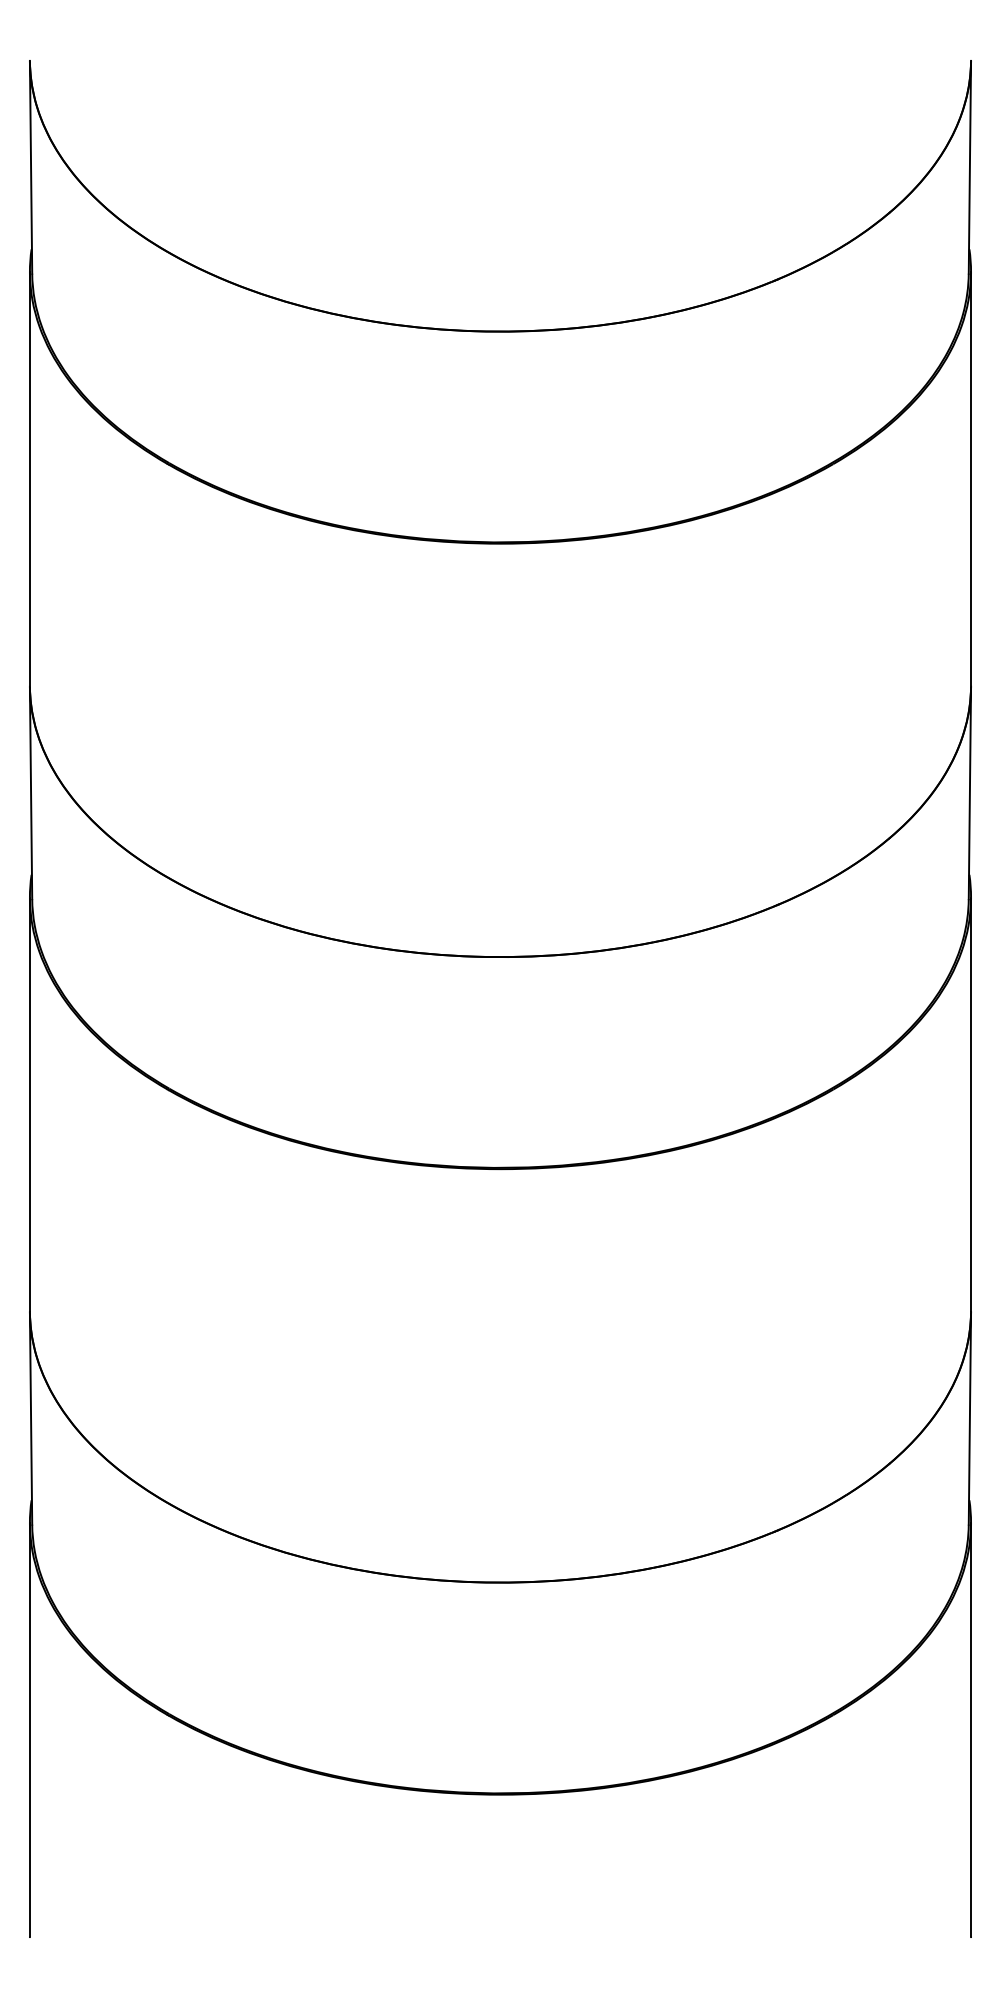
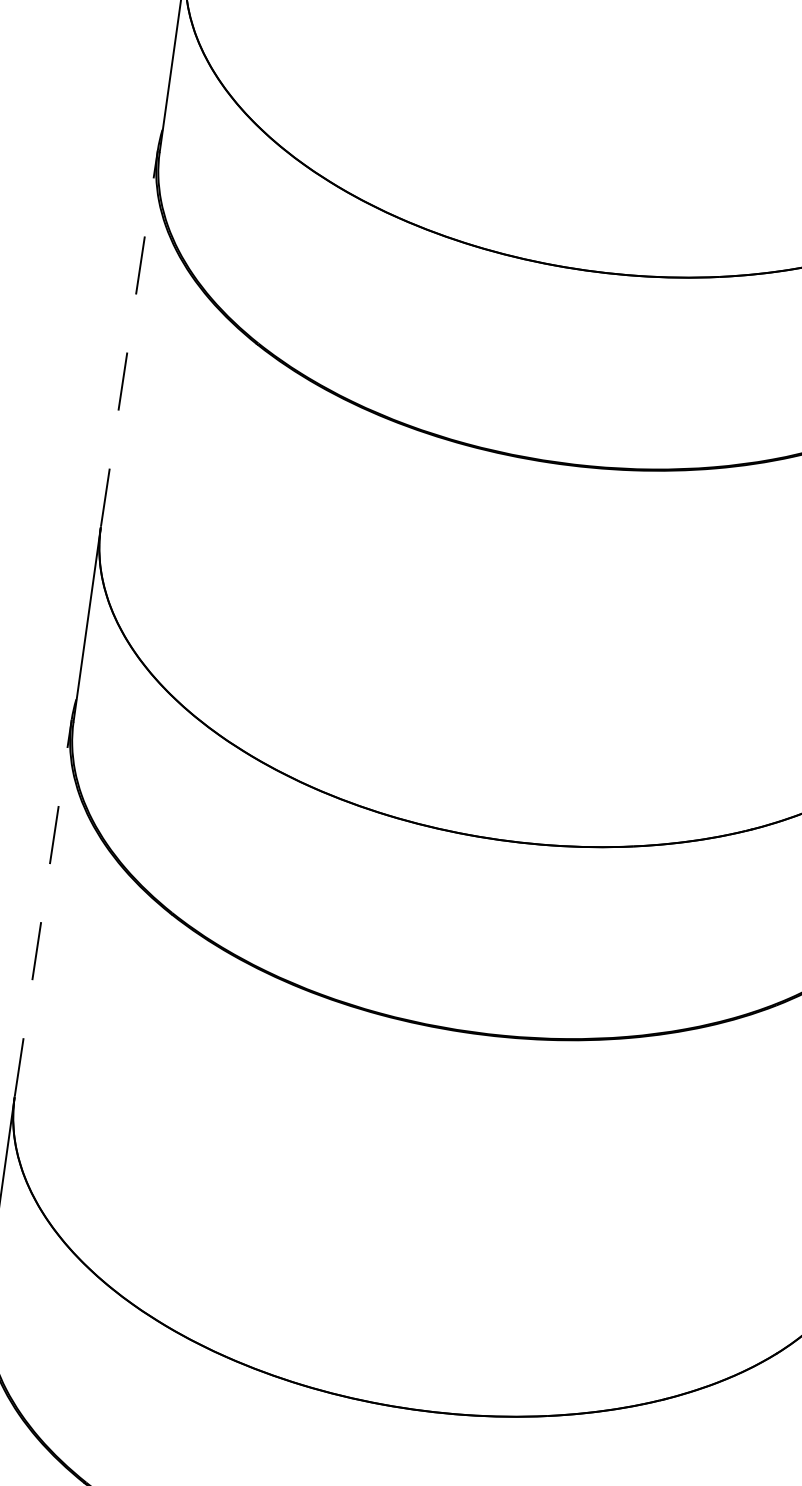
line: (29, 478) -> (129, 338), solid -> dashed
line: (29, 1104) -> (42, 908), solid -> dashed

